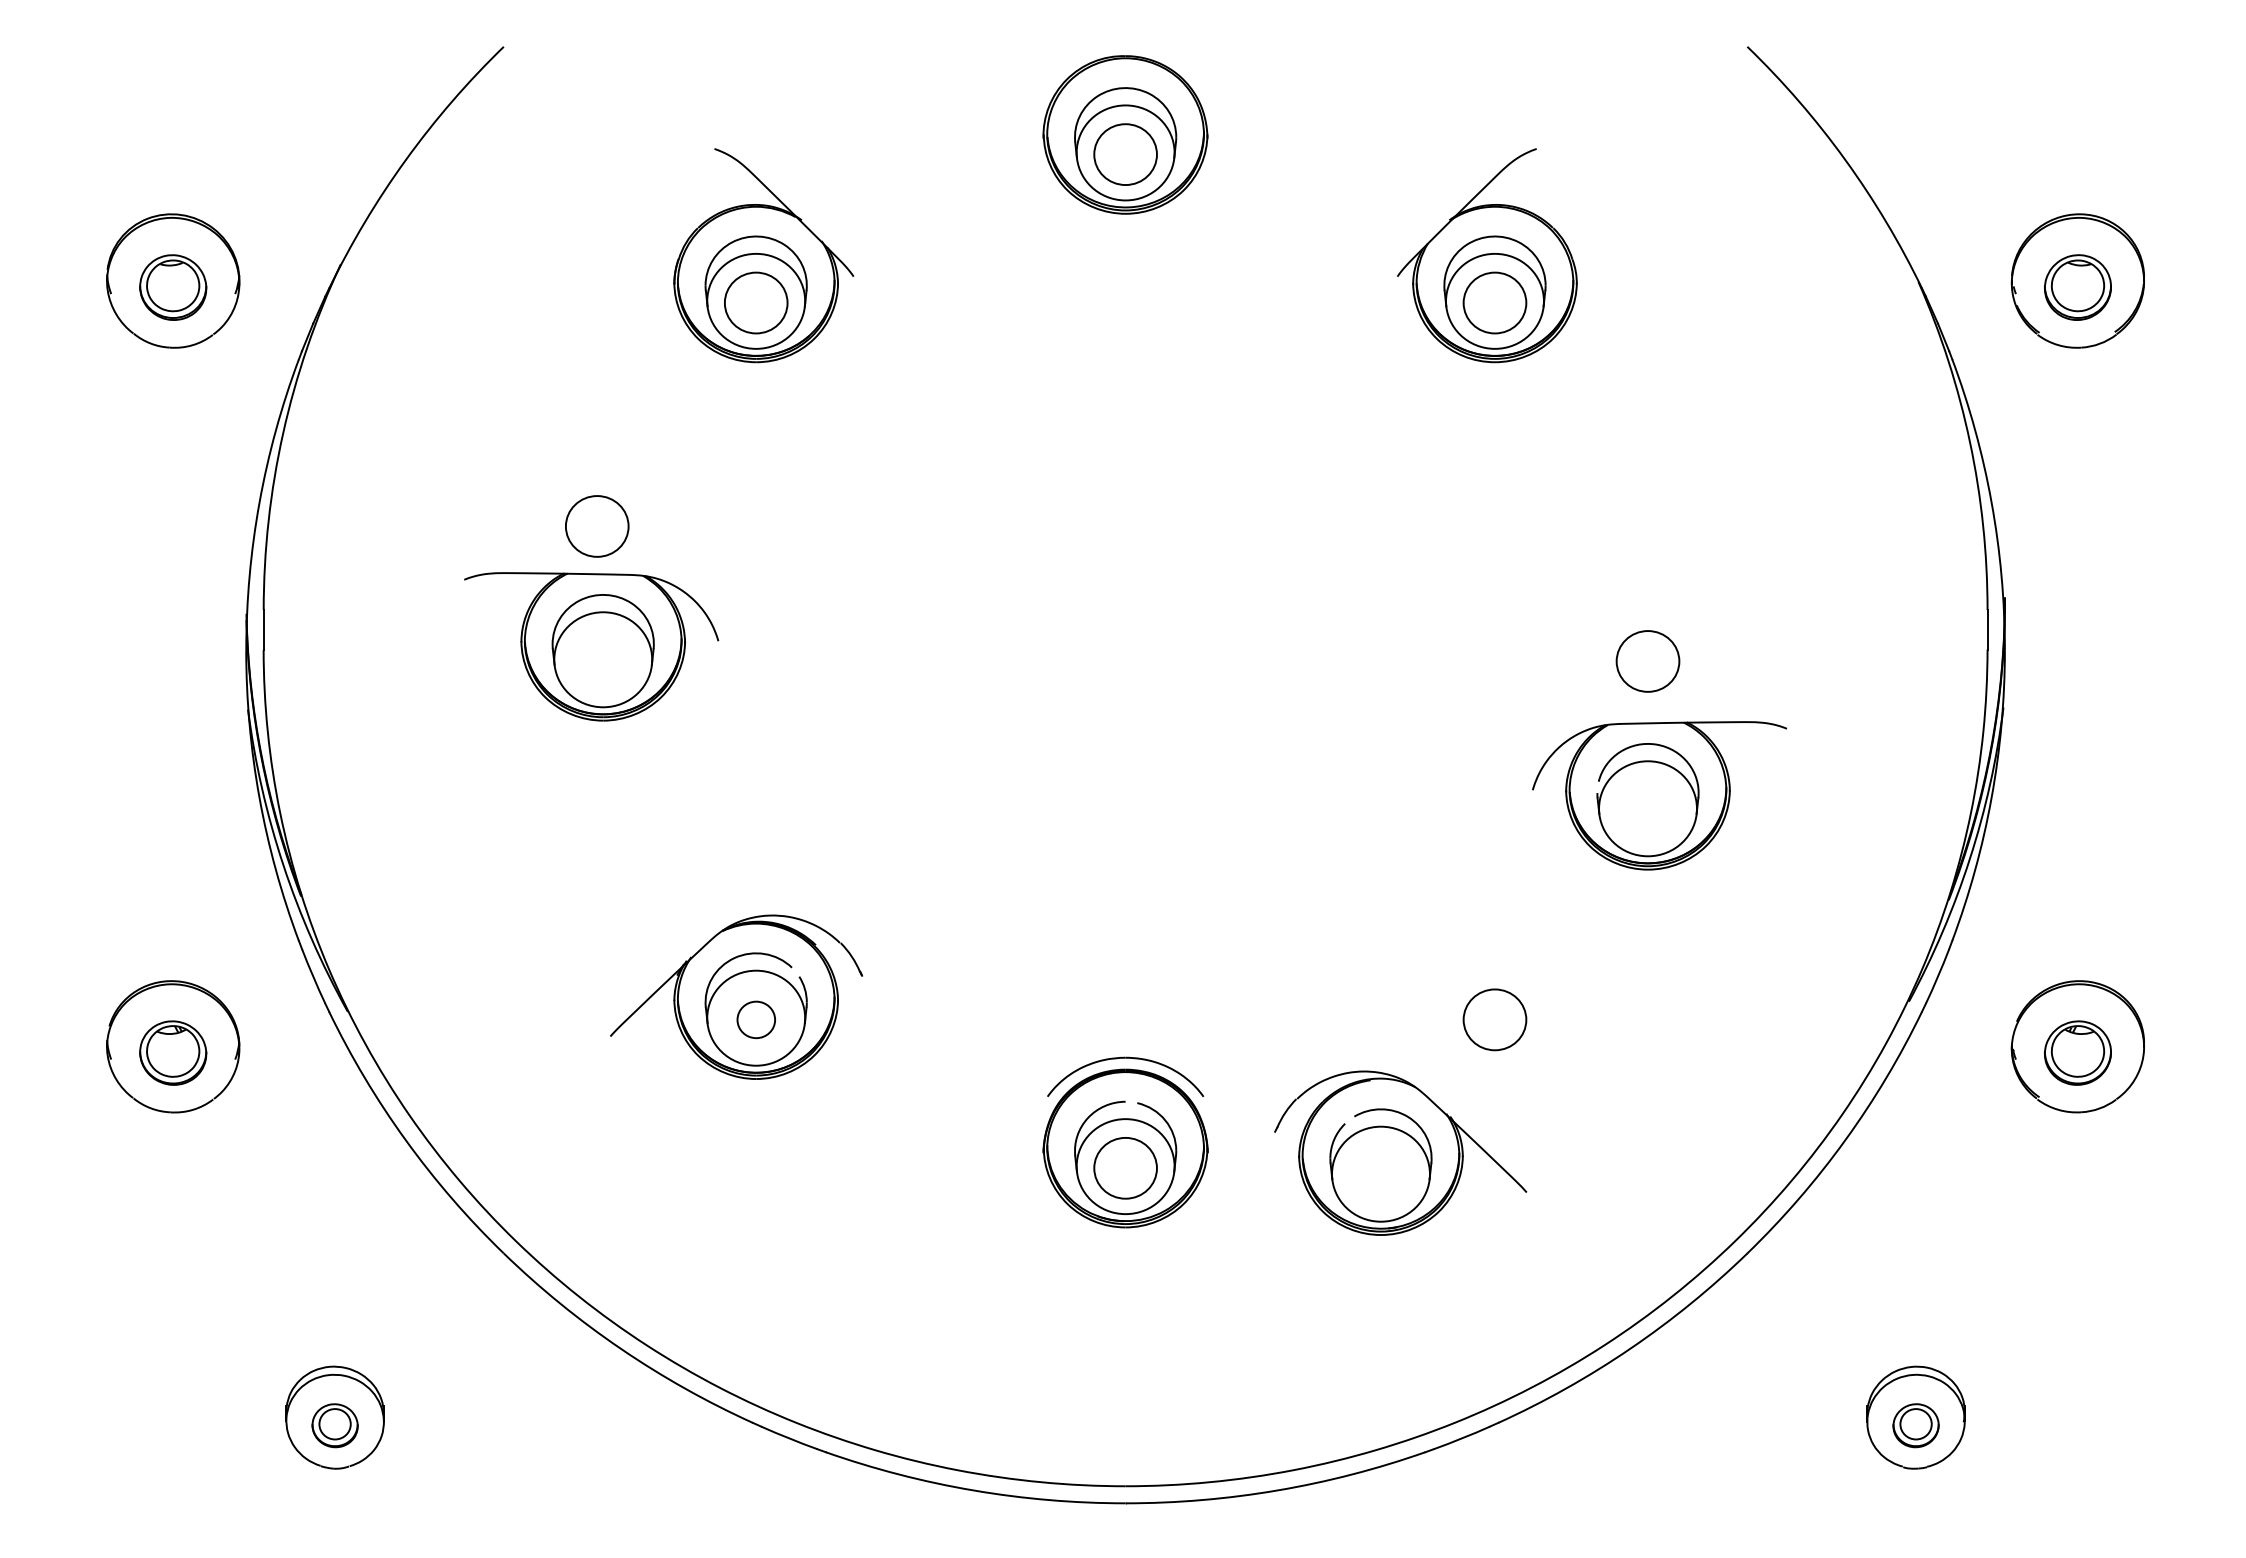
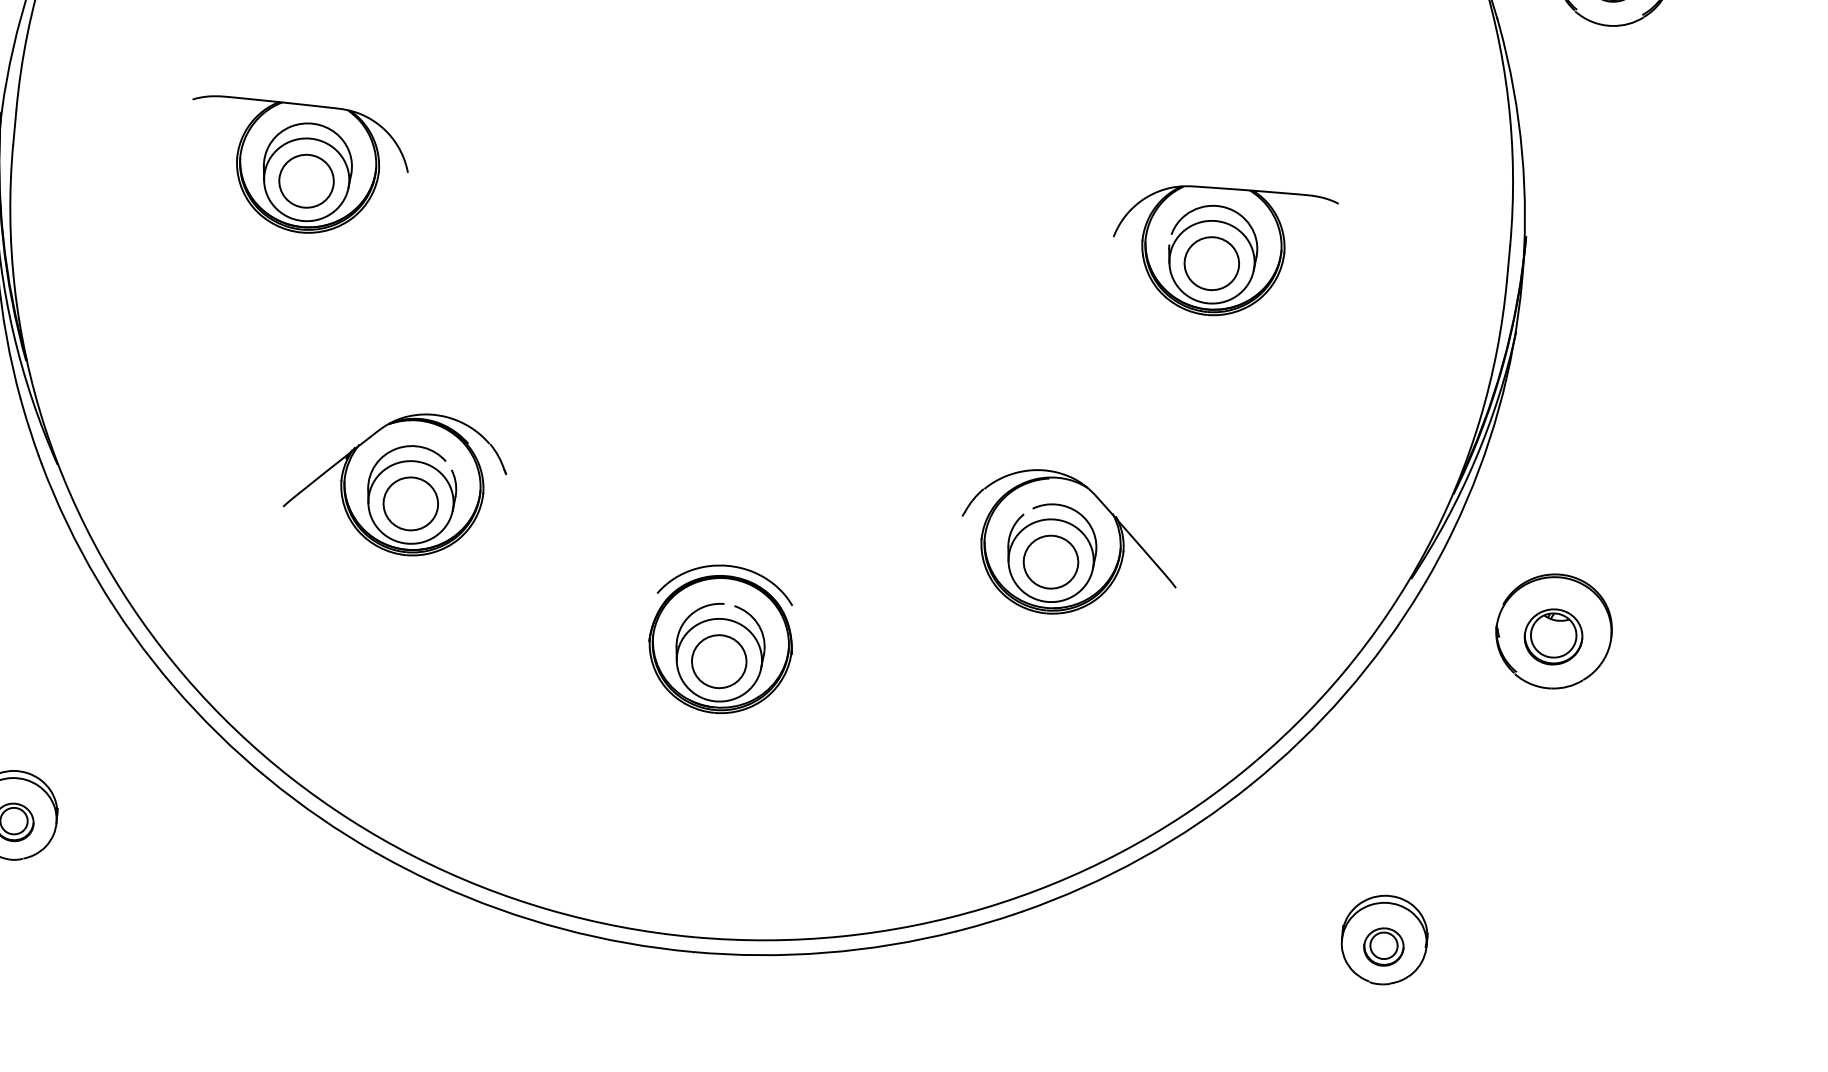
part: (597, 526) -> (306, 181), moved
part: (1659, 795) -> (1223, 251), moved
part: (756, 1019) -> (411, 503), size x1.67
part: (1400, 1152) -> (1069, 543), moved

